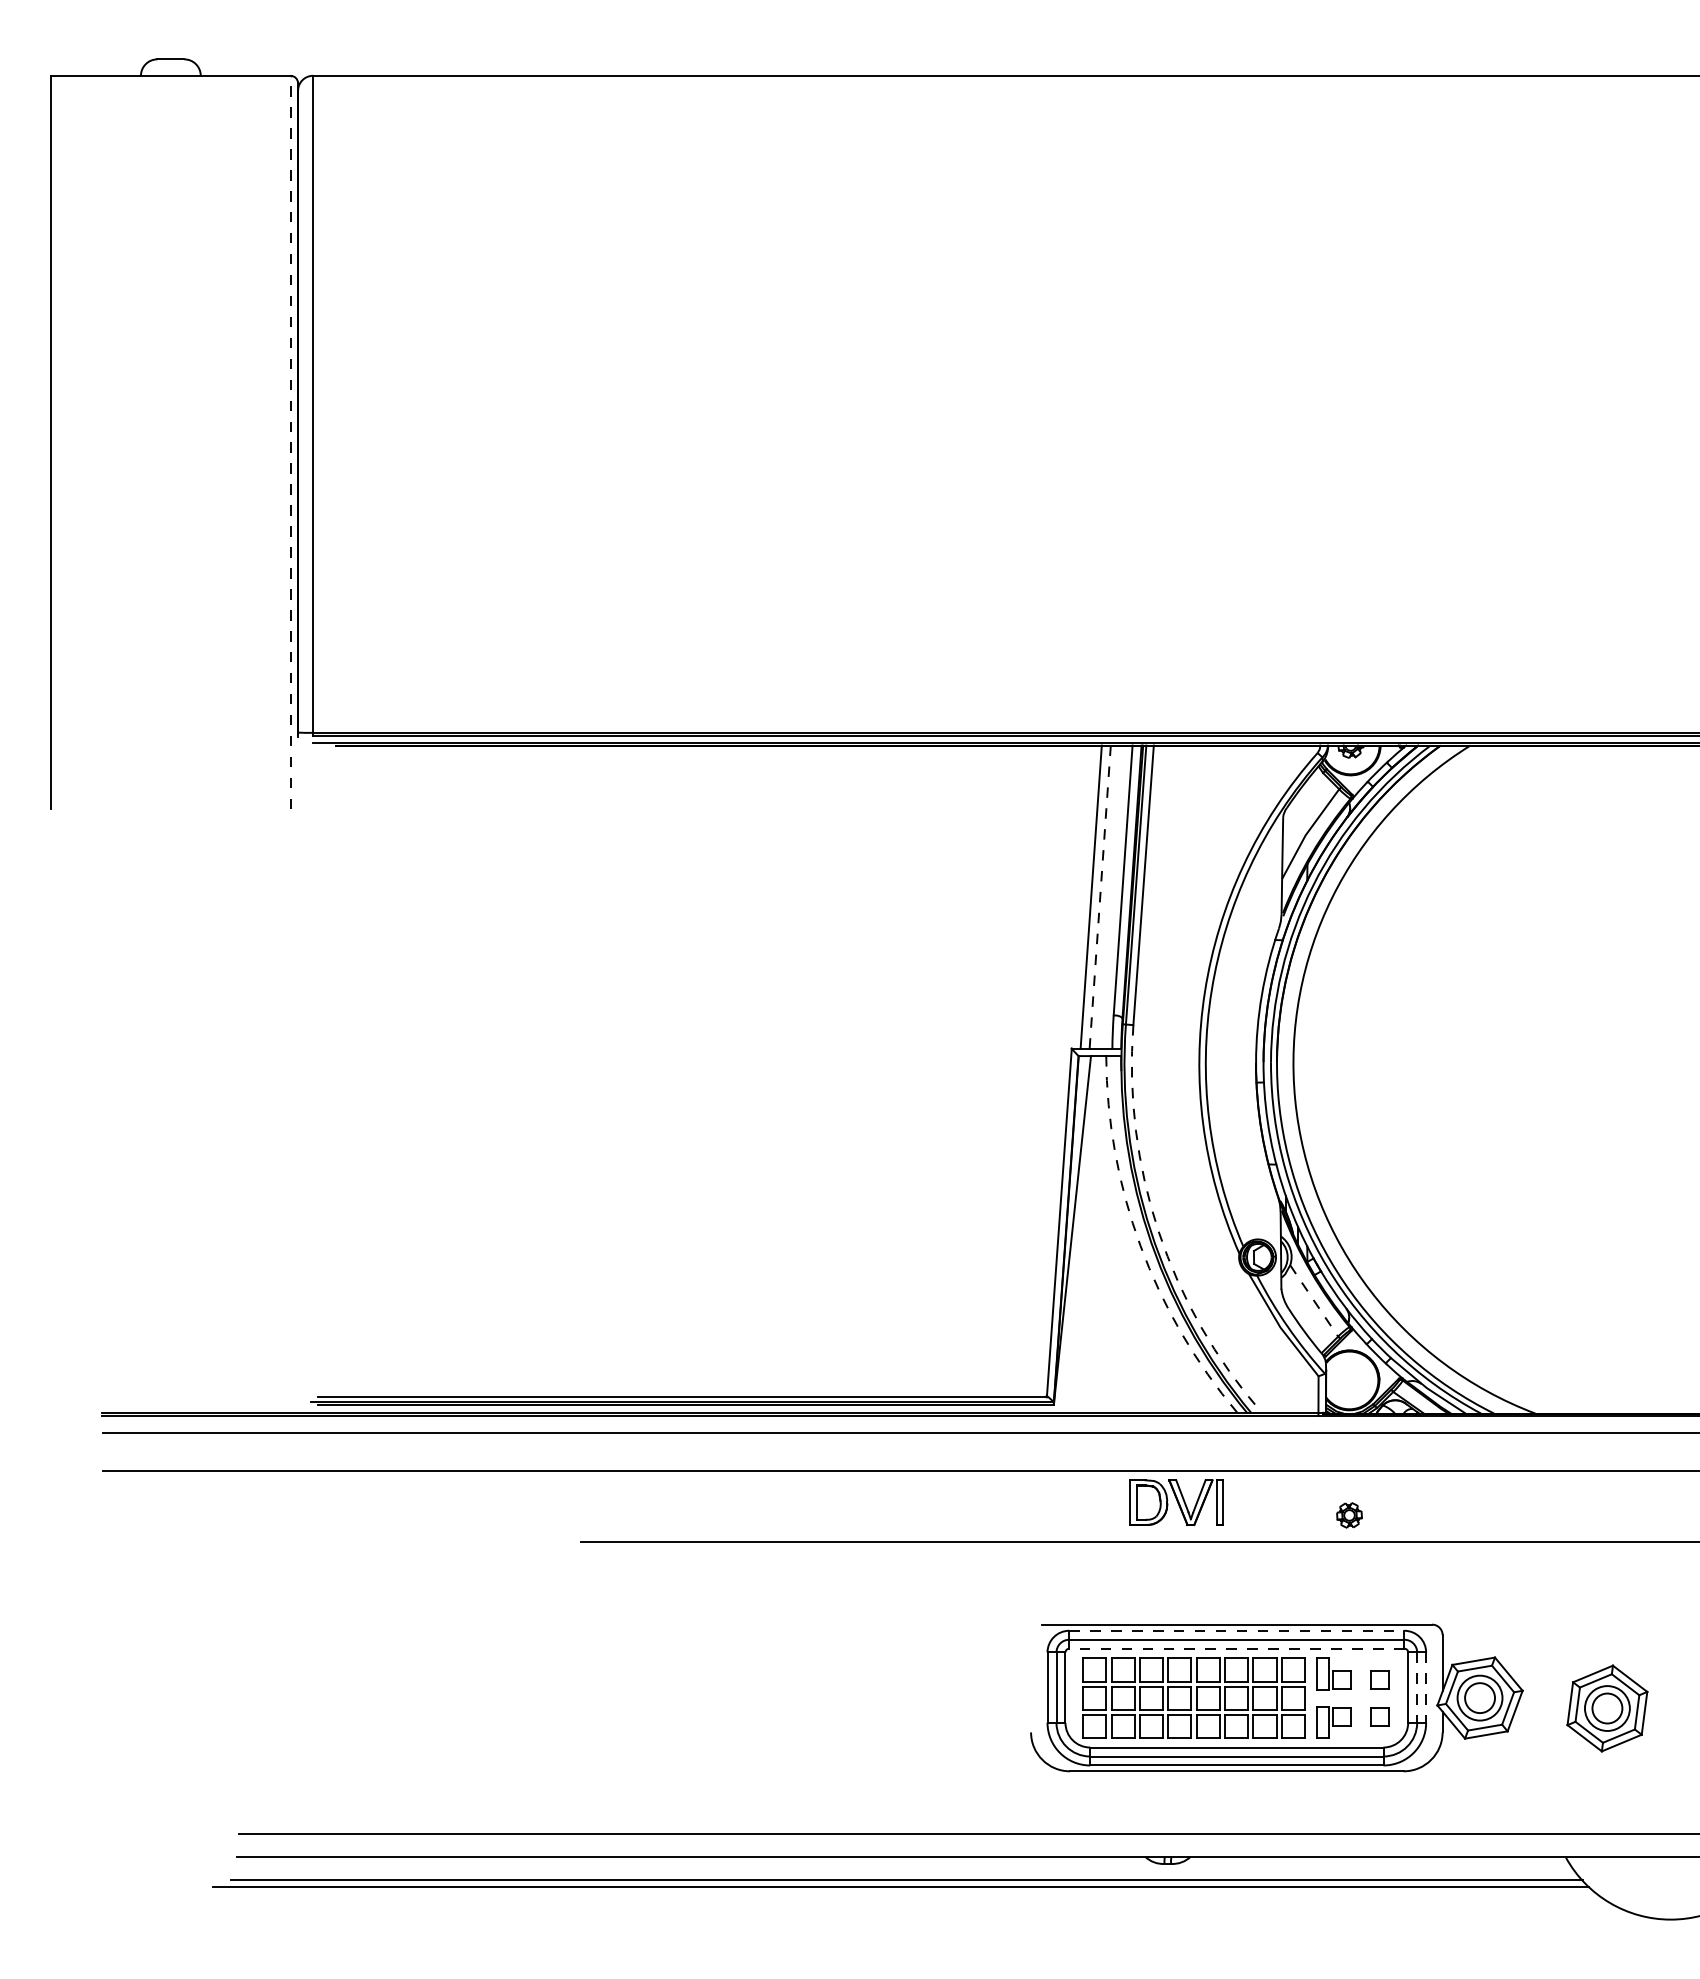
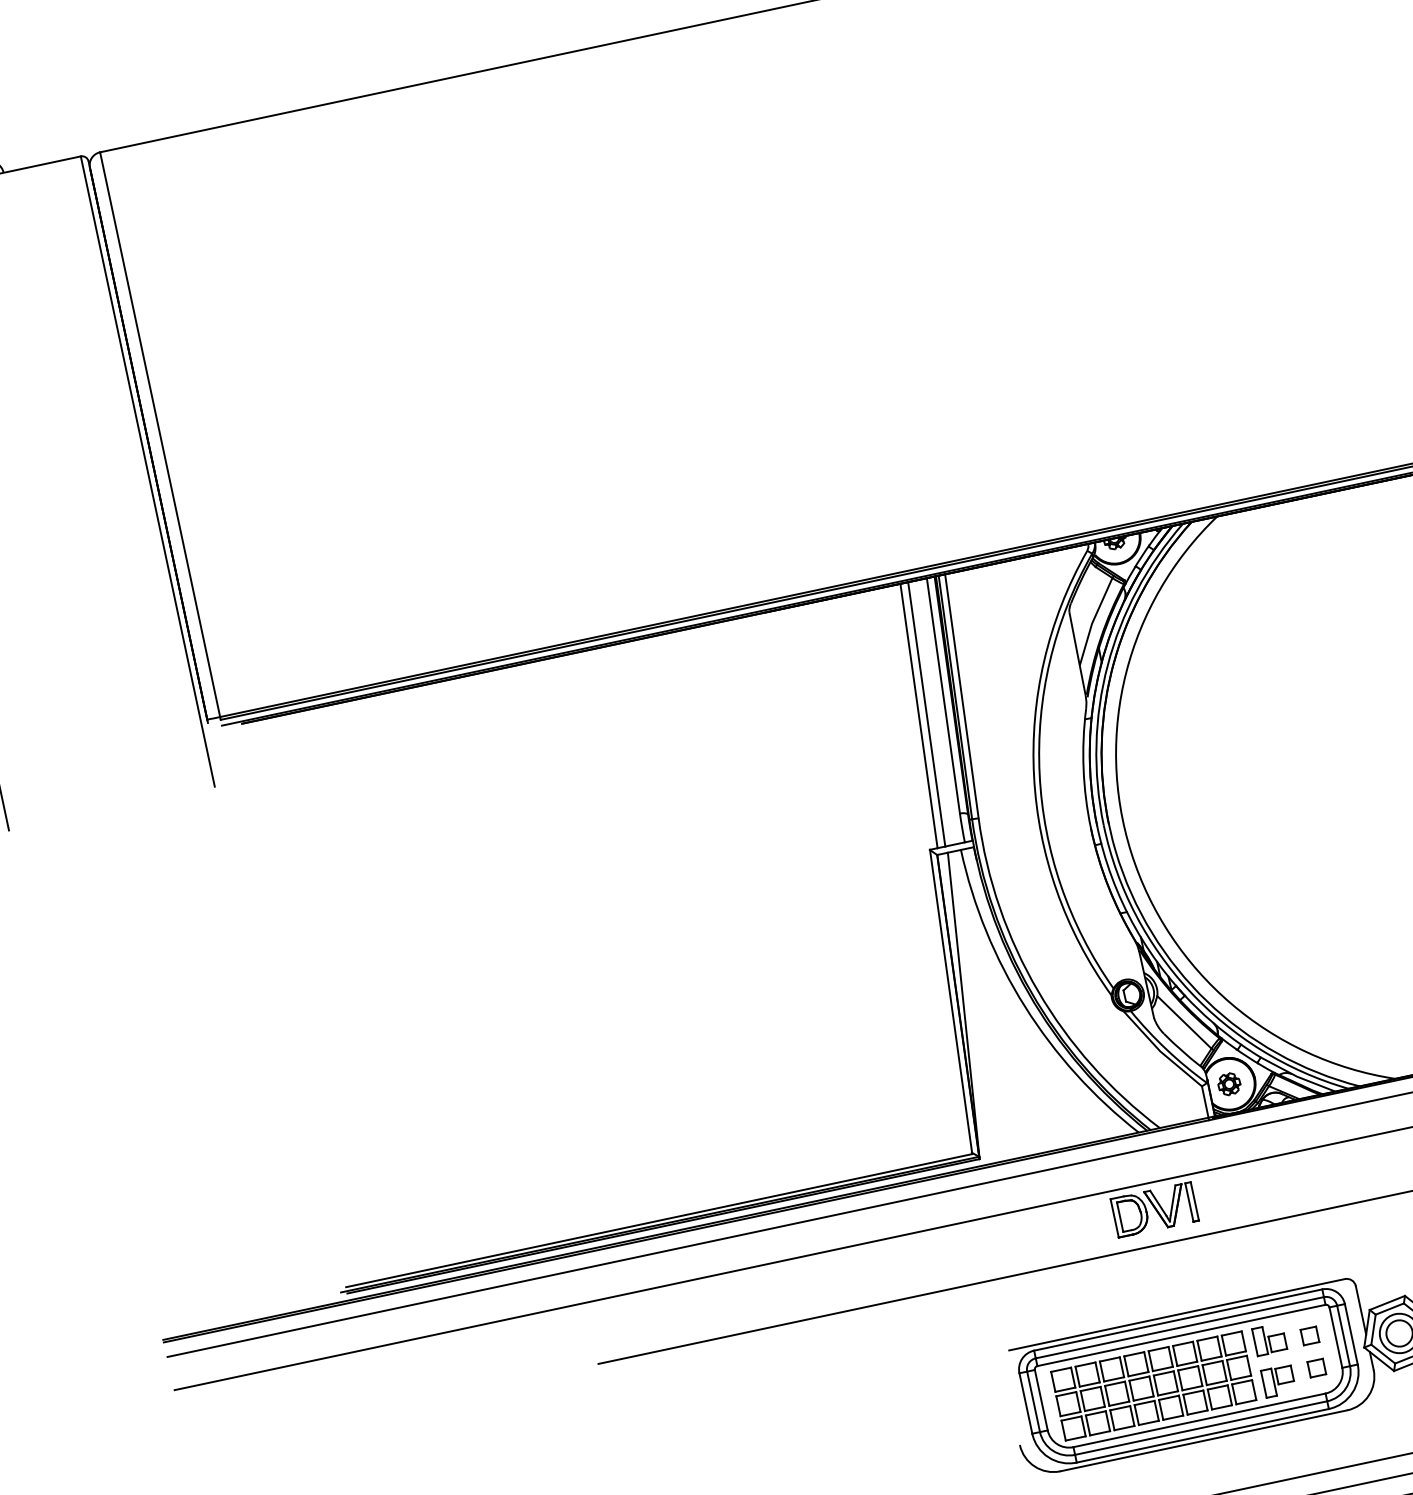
line: (290, 442) -> (147, 471), dashed -> solid
line: (1100, 897) -> (927, 714), dashed -> solid
arc: (1158, 1231) -> (1037, 991), dashed -> solid
arc: (1140, 1245) -> (1025, 1006), dashed -> solid
line: (1314, 1301) -> (1184, 1022), dashed -> solid
part: (1176, 1502) -> (1154, 1209), moved
part: (1349, 1515) -> (1229, 1084), moved
line: (1236, 1630) -> (1177, 1319), dashed -> solid
line: (1236, 1648) -> (1181, 1335), dashed -> solid
line: (1417, 1688) -> (1344, 1336), dashed -> solid
line: (1426, 1688) -> (1351, 1334), dashed -> solid

